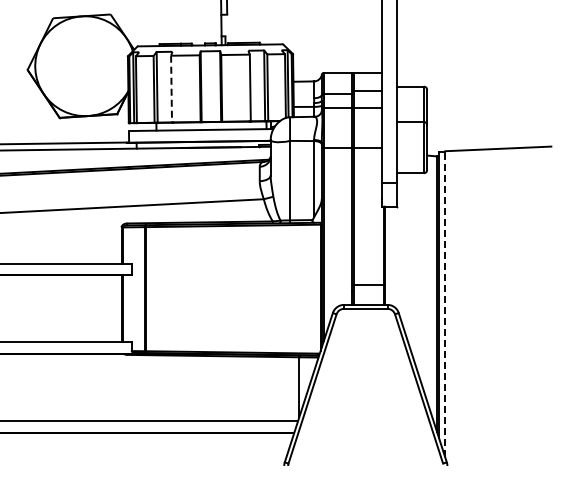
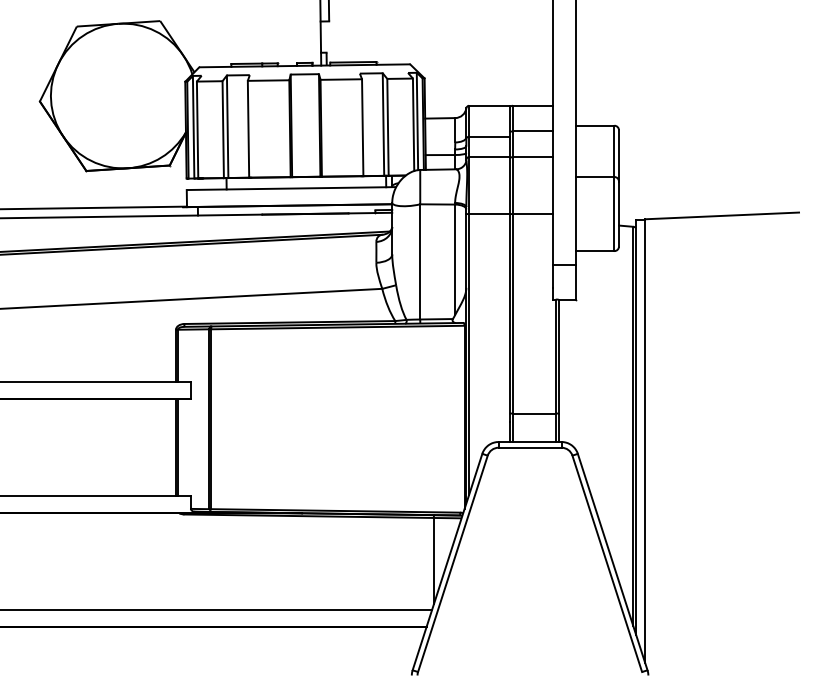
line: (171, 89) -> (248, 129), dashed -> solid
line: (445, 303) -> (645, 439), dashed -> solid

